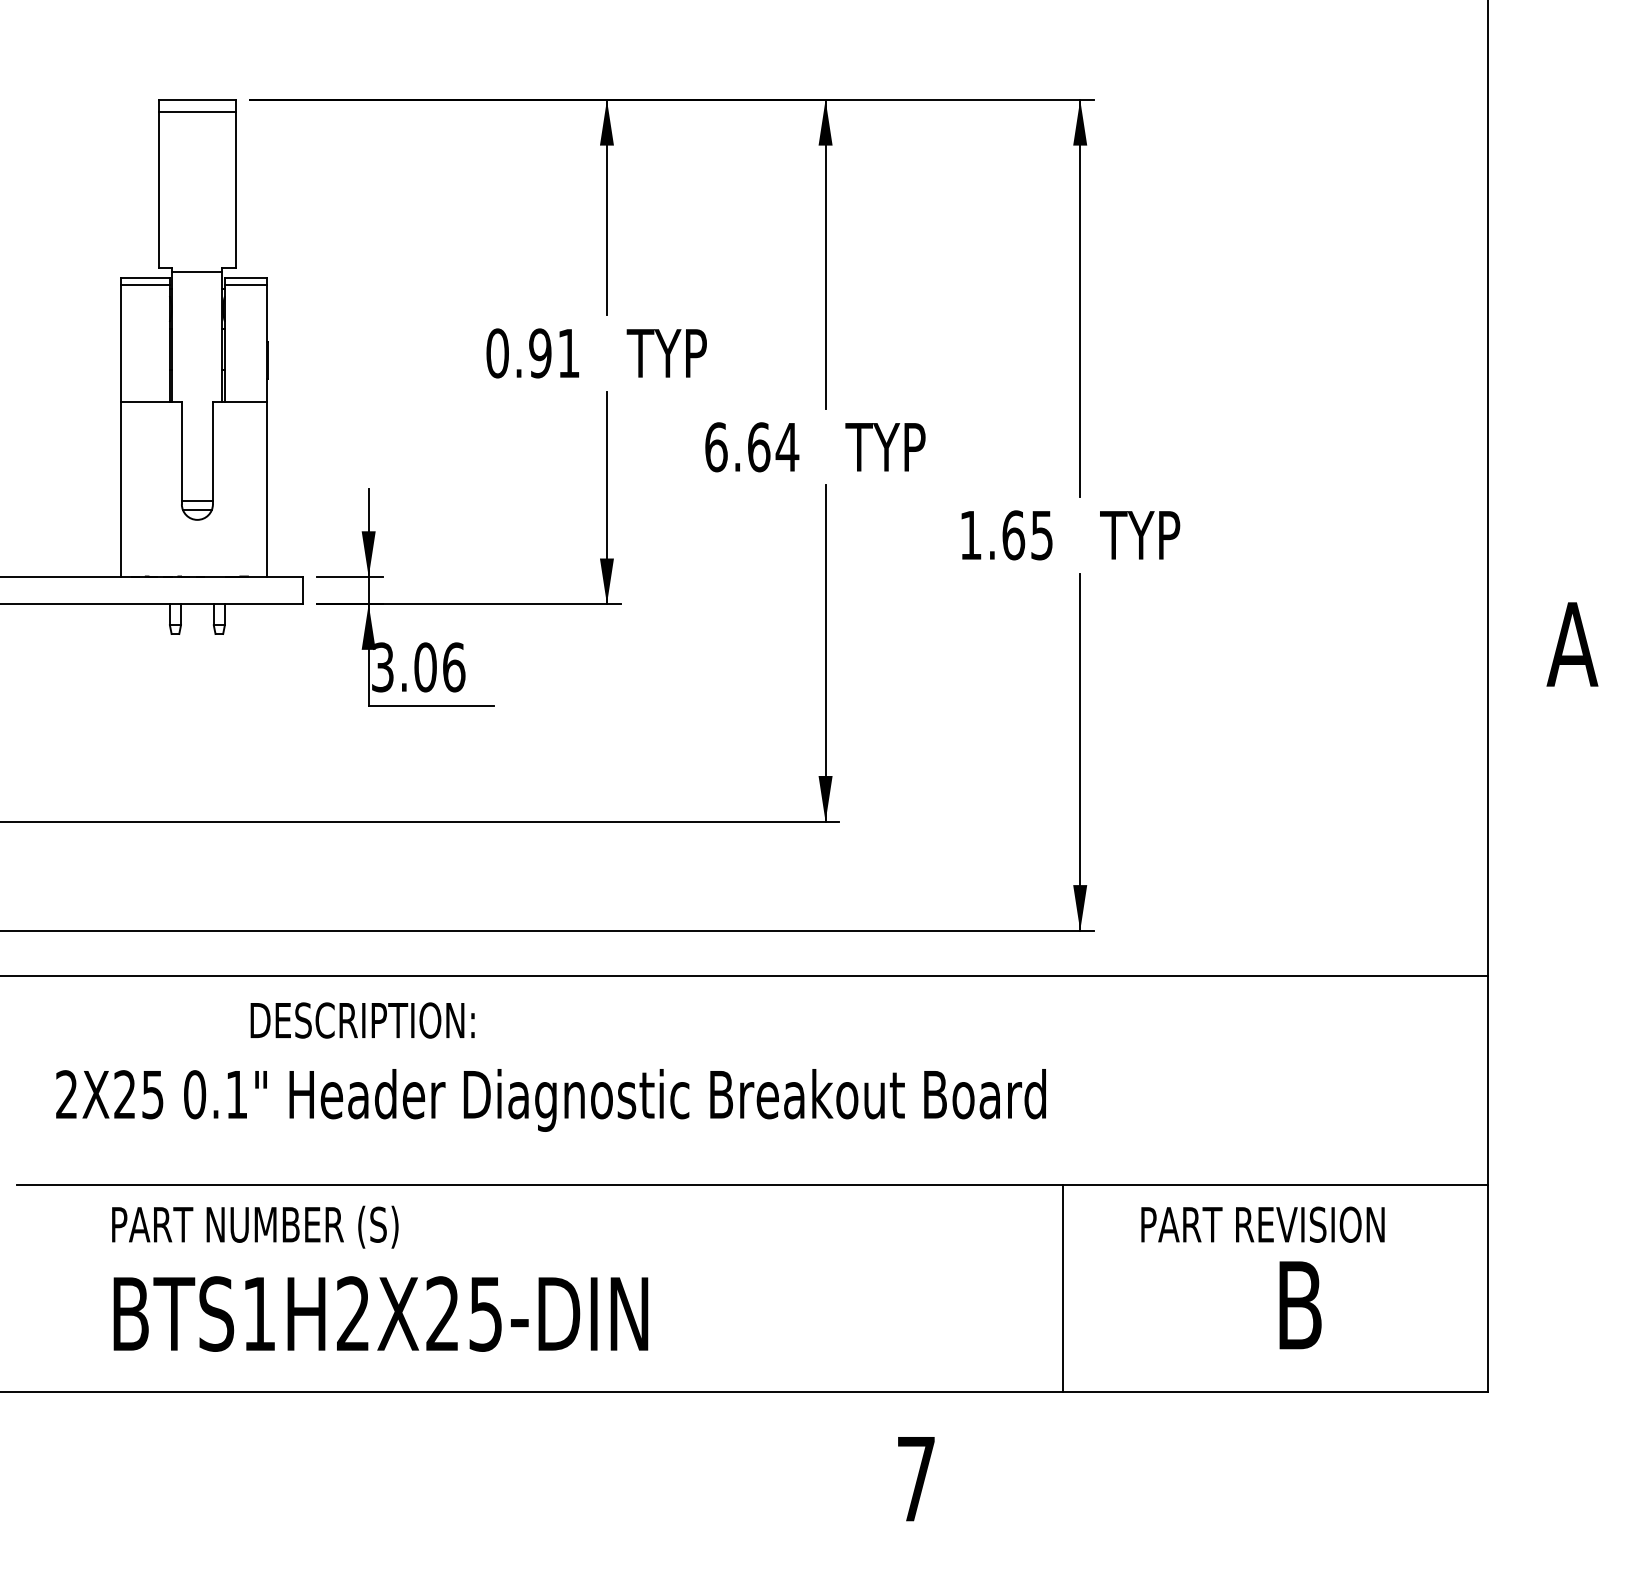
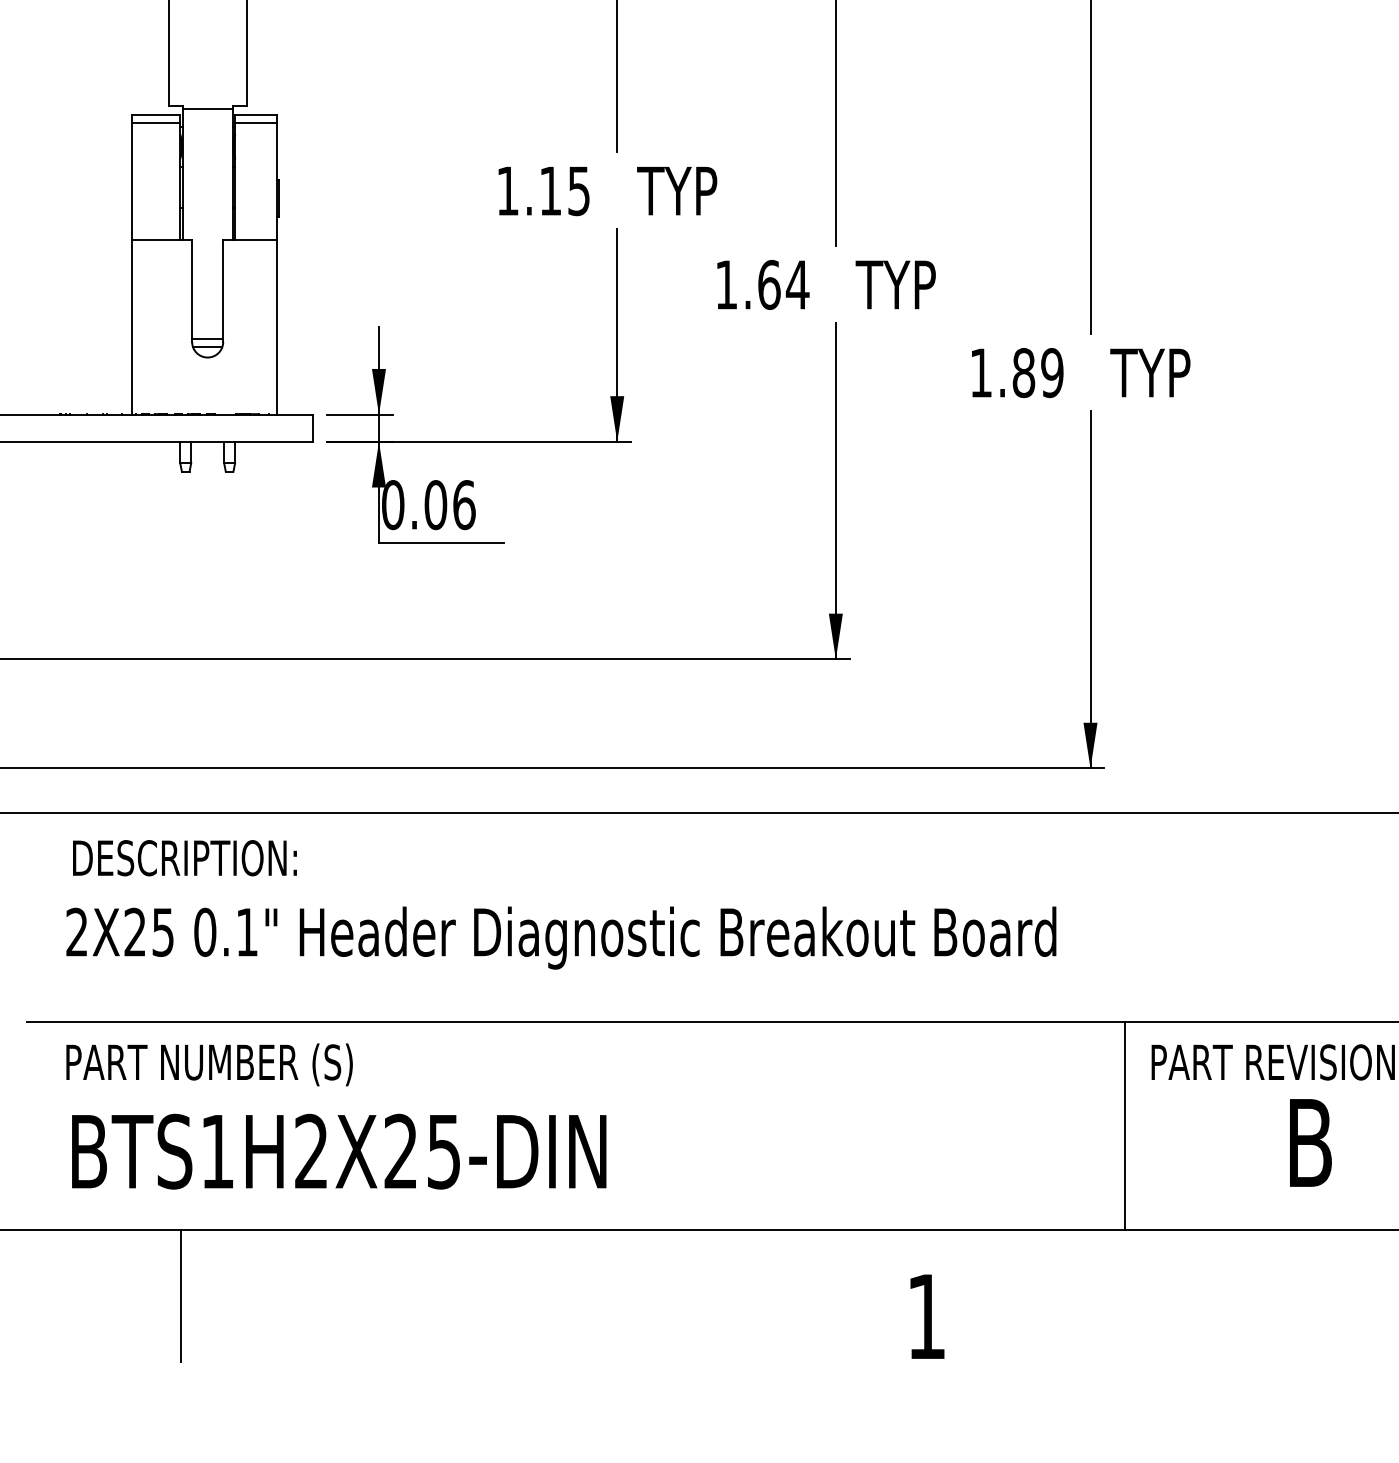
text: (532, 353) -> (542, 191), 0.91 -> 1.15
text: (716, 447) -> (726, 285), 6.64 -> 1.64
text: (1027, 535) -> (1037, 373), 1.65 -> 1.89
text: (382, 667) -> (392, 505), 3.06 -> 0.06
text: (362, 1020) -> (184, 858), moved
text: (255, 1226) -> (209, 1064), moved
line: (1062, 1288) -> (1124, 1126), moved
text: (380, 1313) -> (338, 1151), moved
line: (171, 1457) -> (181, 1295), added
text: (916, 1479) -> (926, 1317), 7 -> 1

